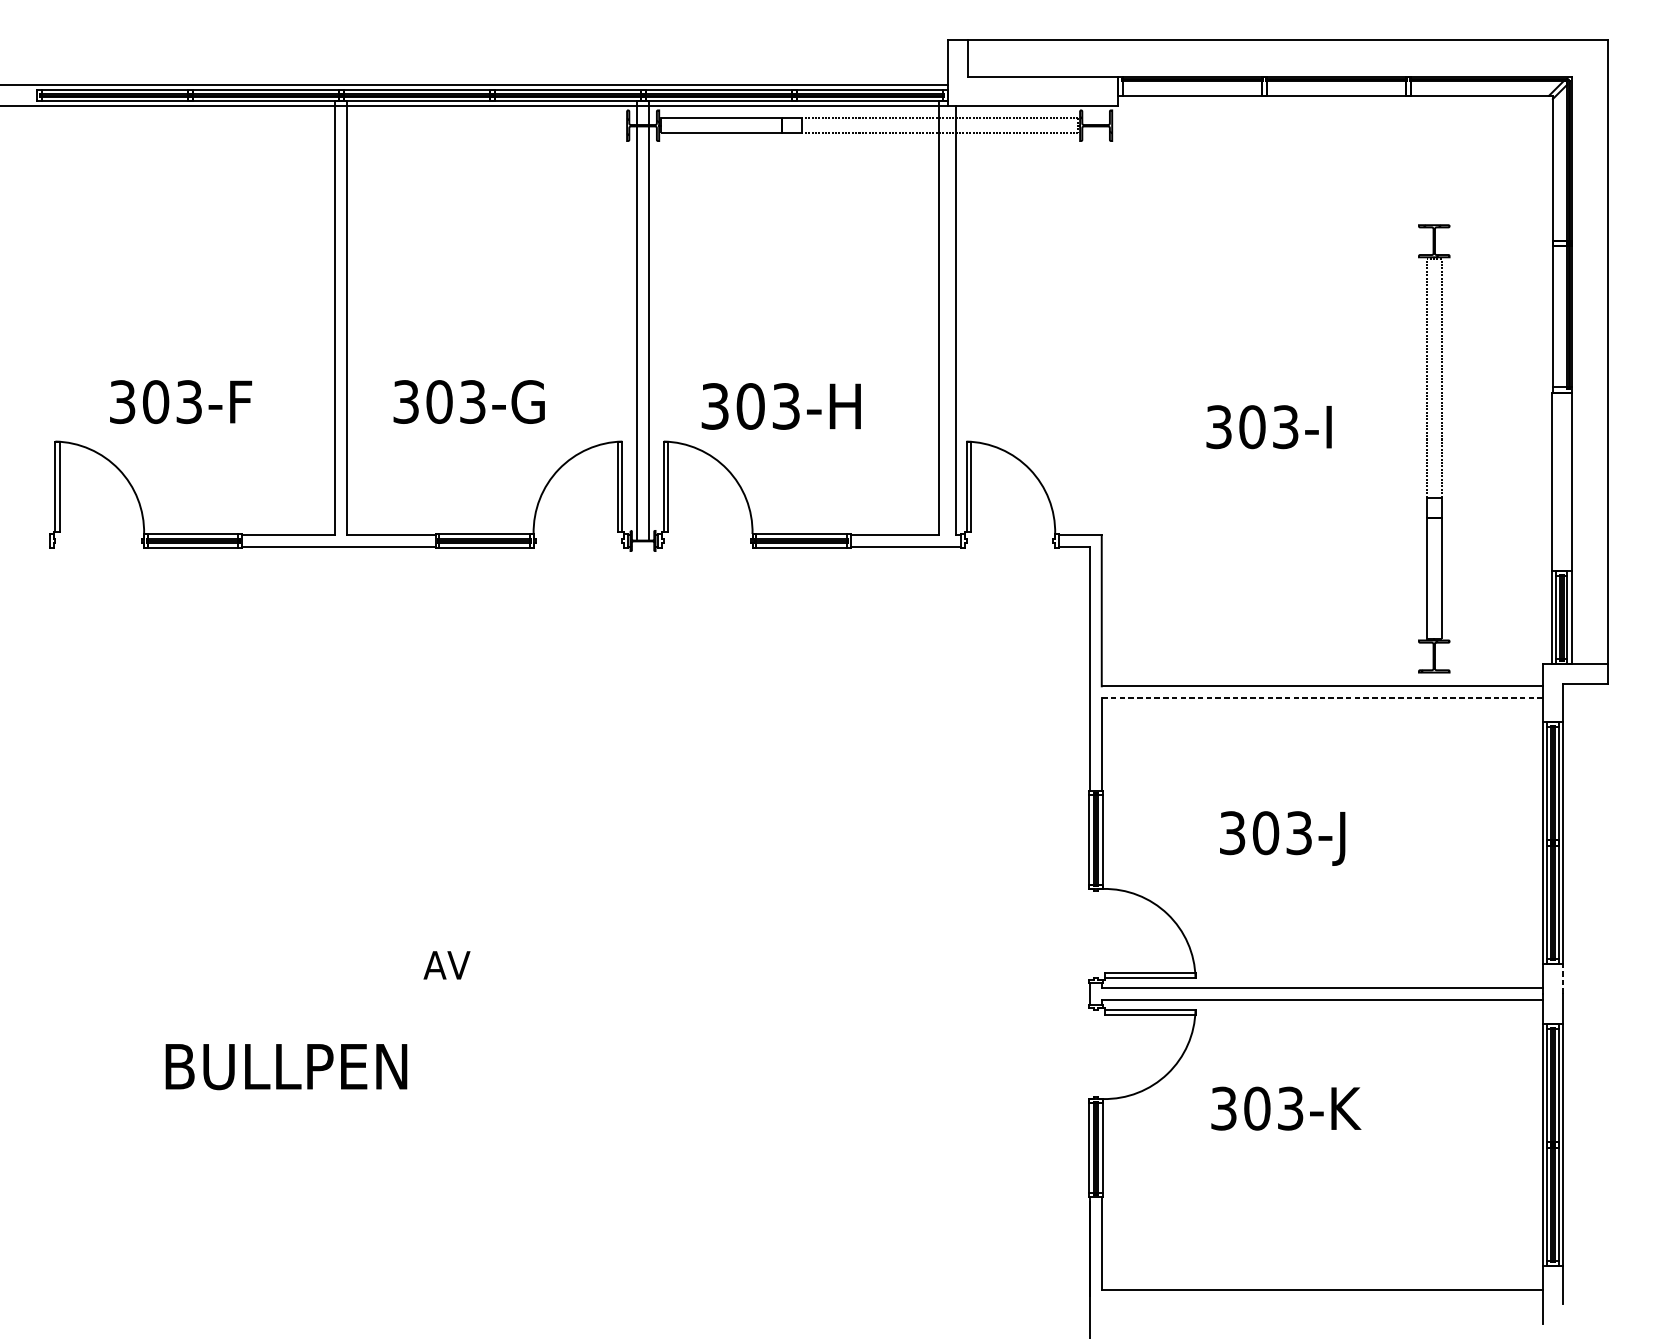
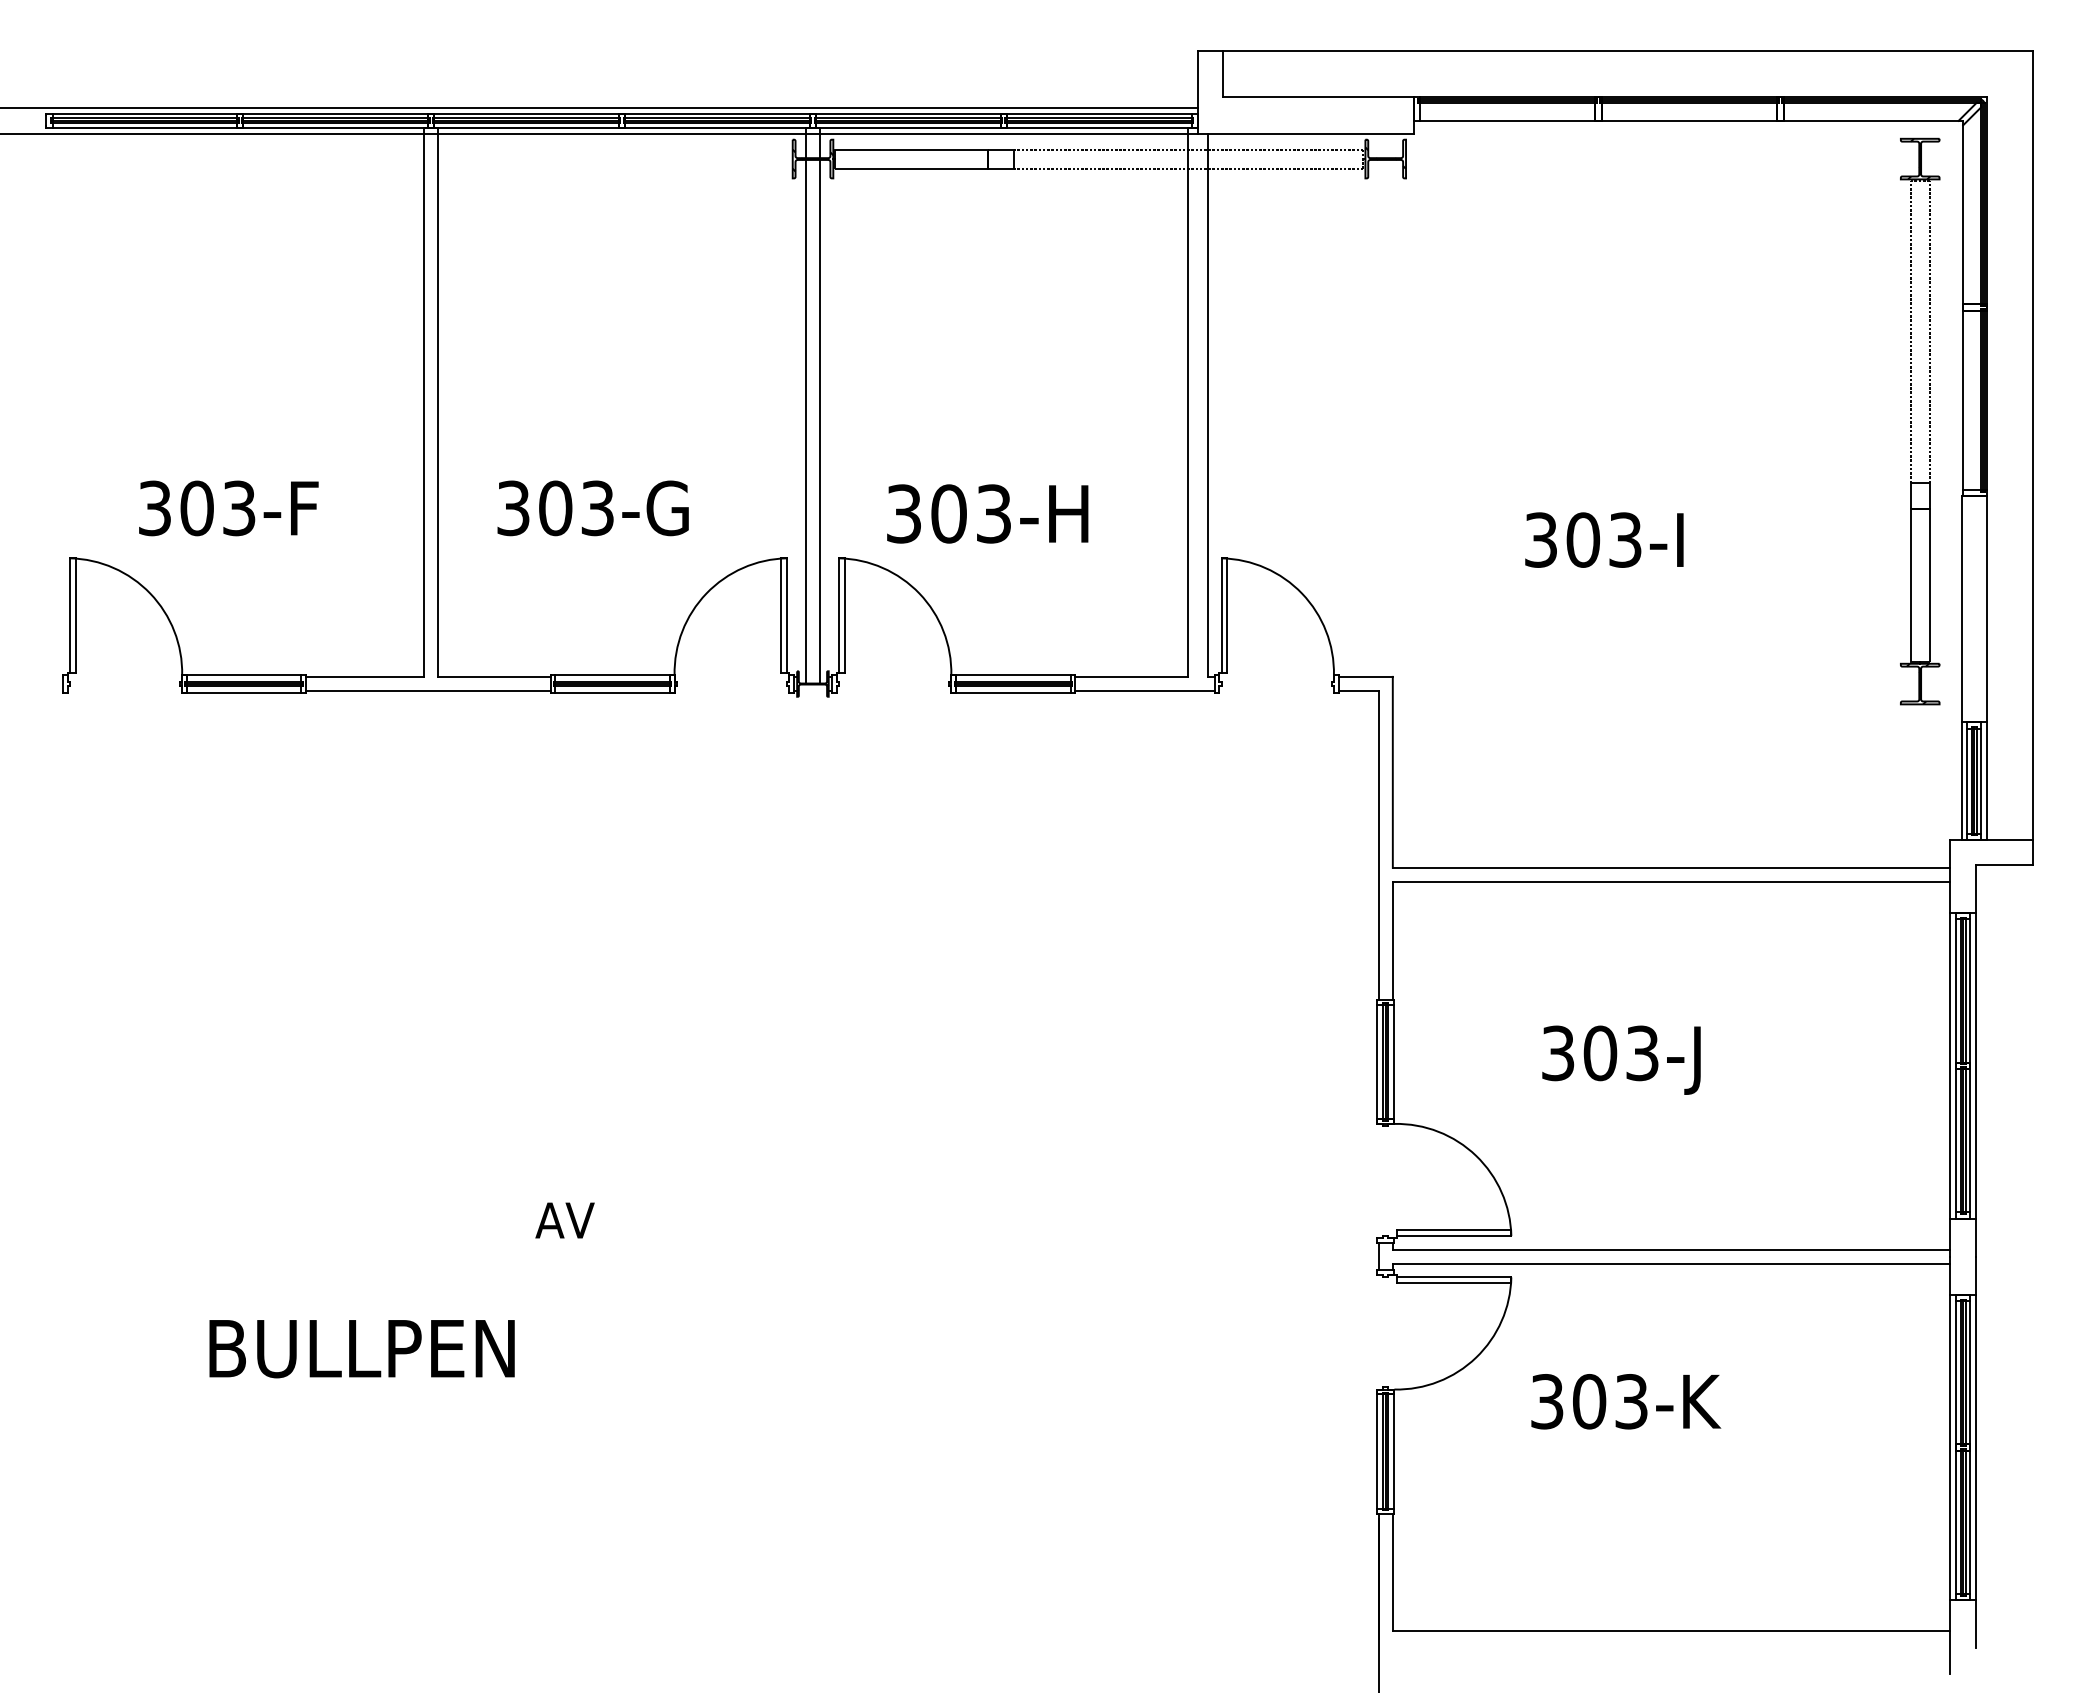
part: (1427, 448) -> (1911, 421), moved
line: (1322, 697) -> (1671, 882), dashed -> solid
line: (1562, 978) -> (1975, 1237), dashed -> solid

